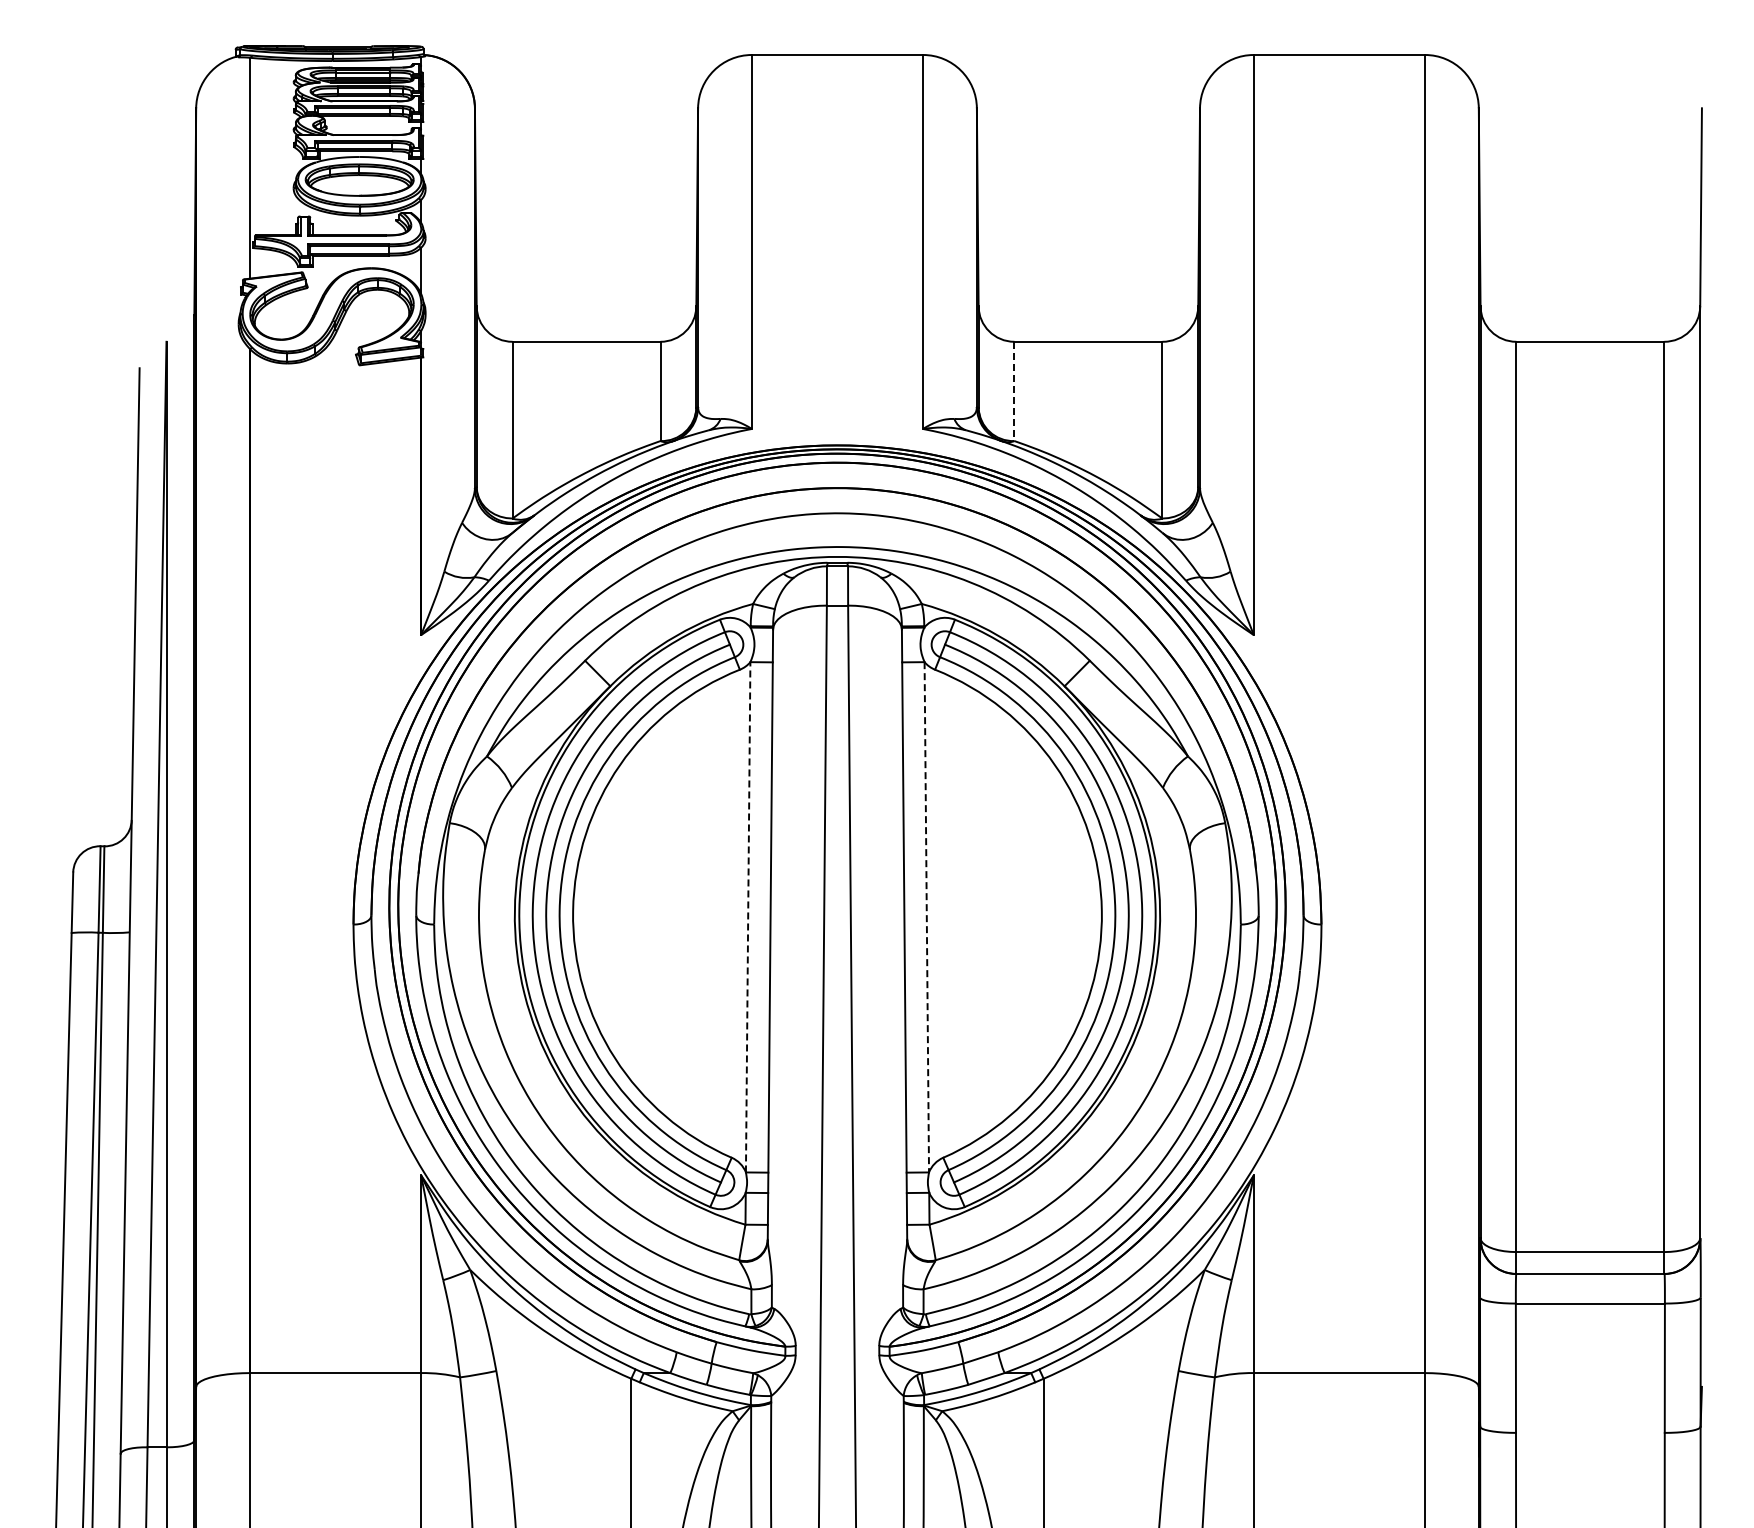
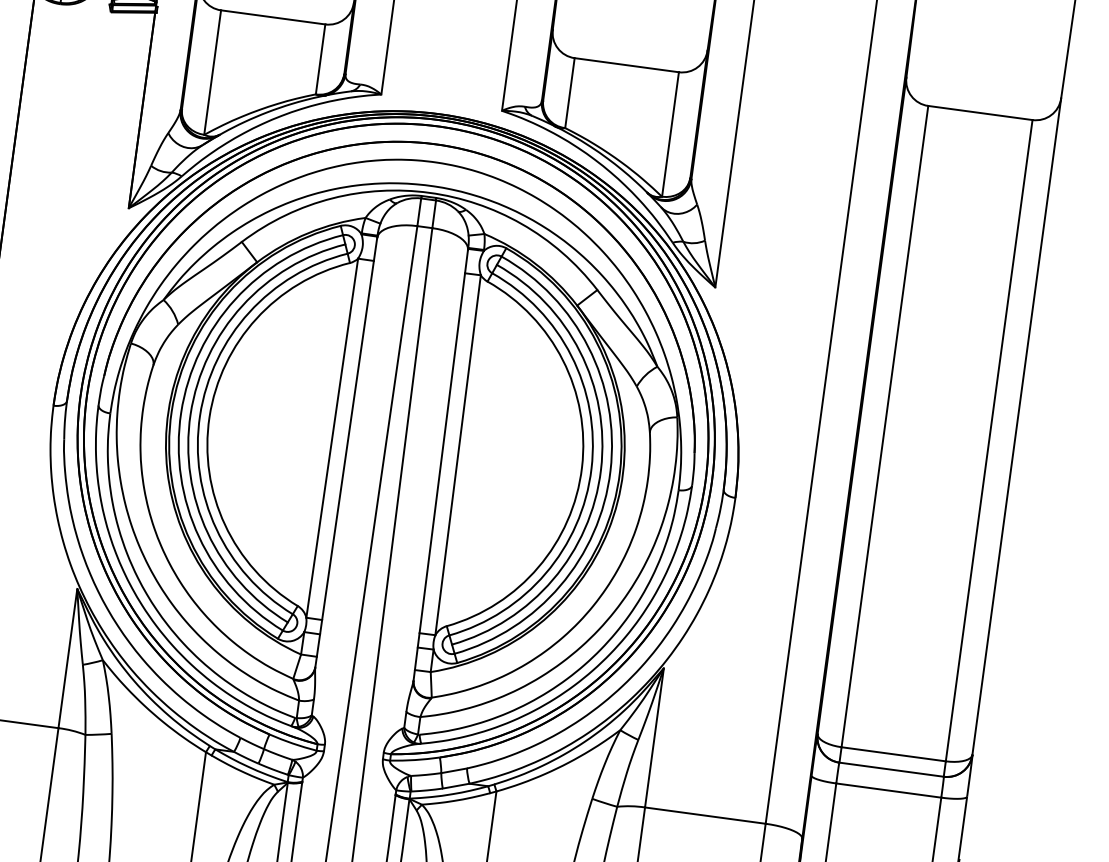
line: (1014, 391) -> (569, 93), dashed -> solid
line: (748, 916) -> (332, 437), dashed -> solid
line: (926, 917) -> (457, 455), dashed -> solid

